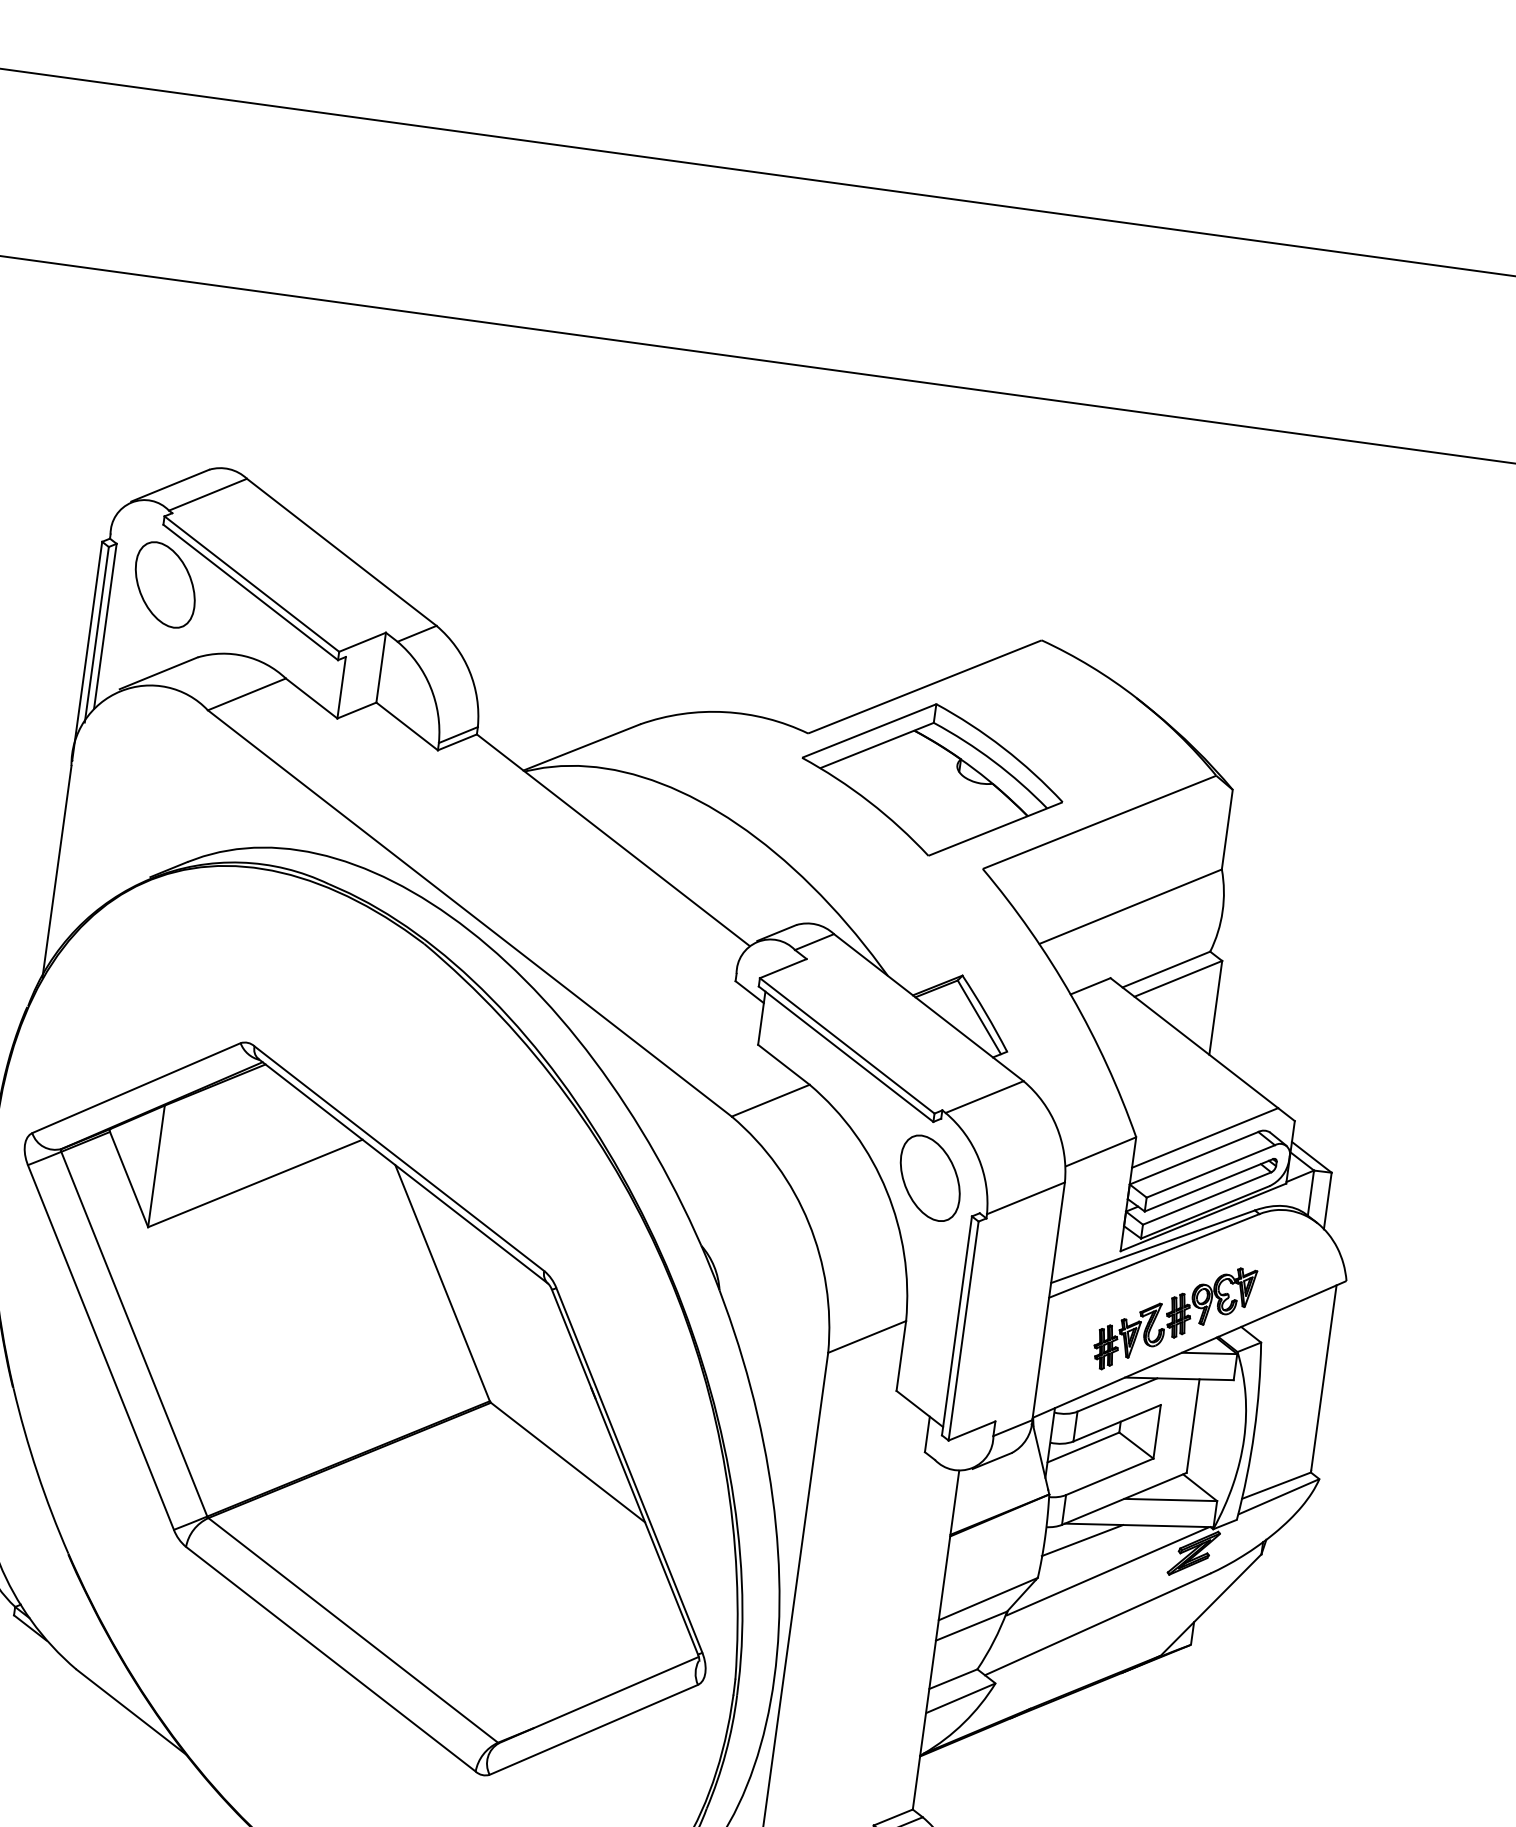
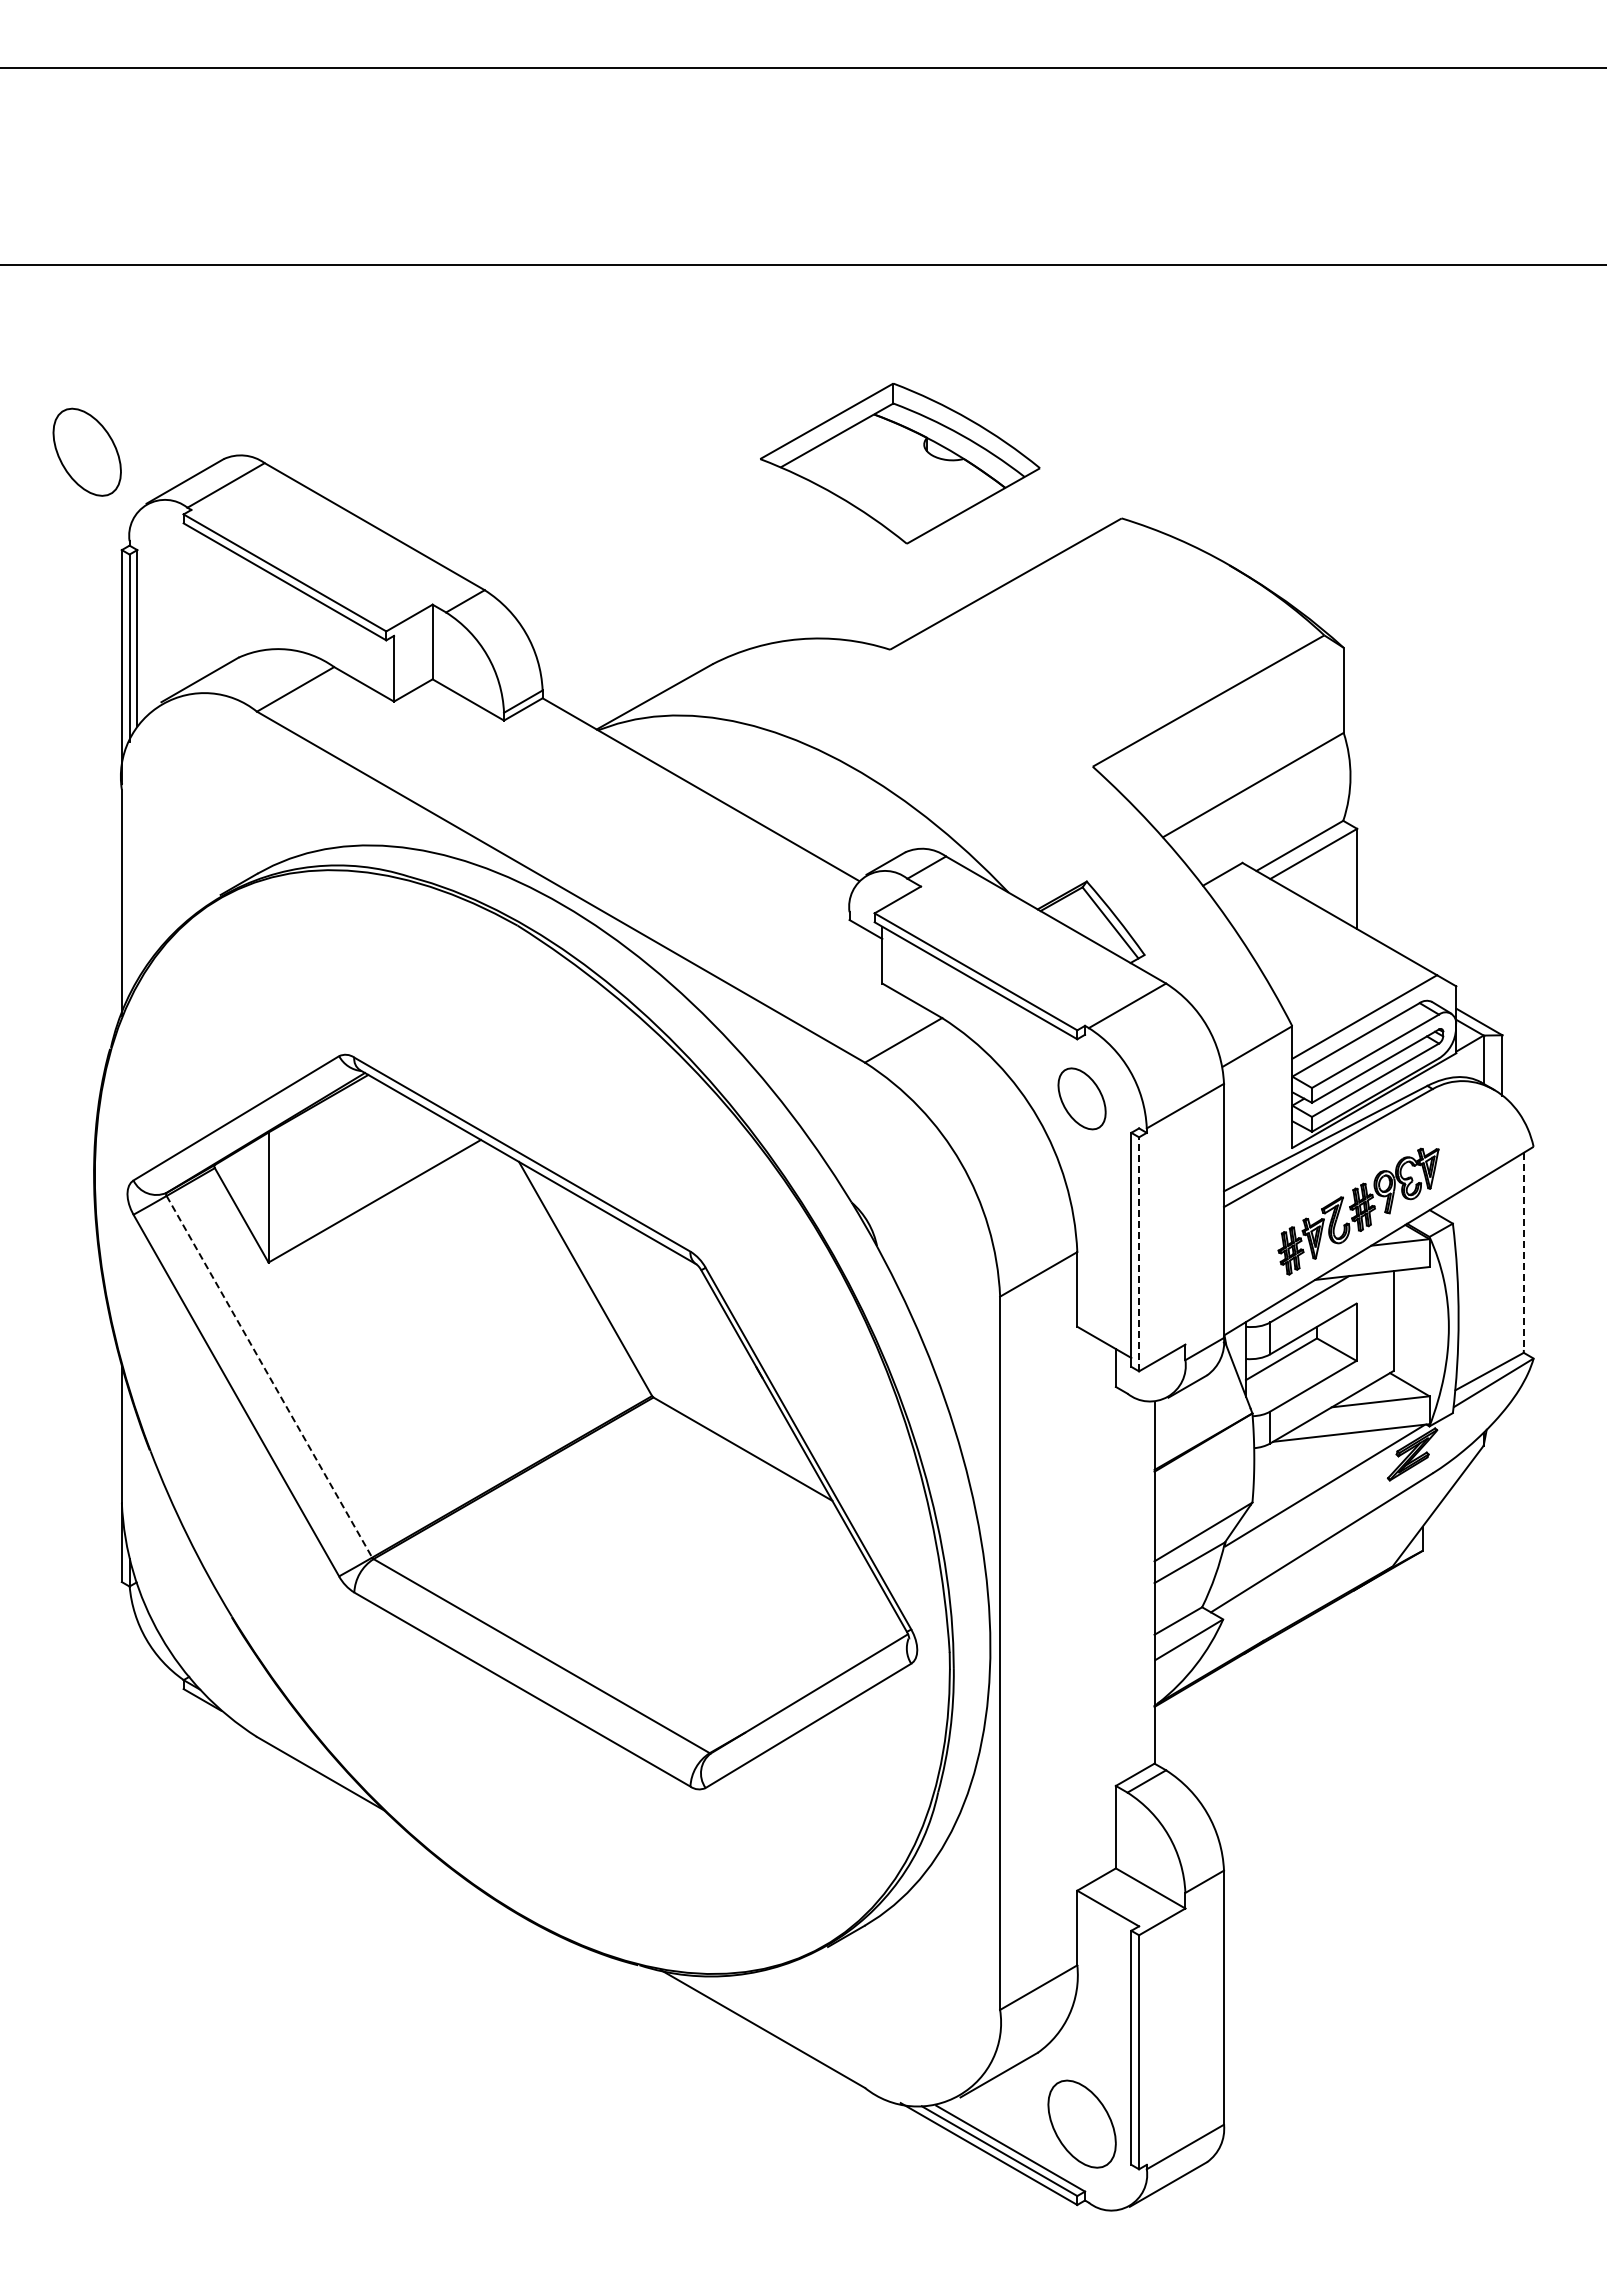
part: (164, 584) -> (86, 451), moved
part: (932, 779) -> (900, 463), moved
part: (929, 1177) -> (1081, 1098), size x0.7
line: (964, 1330) -> (1139, 1253), solid -> dashed
line: (134, 1333) -> (269, 1376), solid -> dashed
line: (1323, 1377) -> (1523, 1251), solid -> dashed
line: (1082, 1539) -> (1293, 1456), removed

